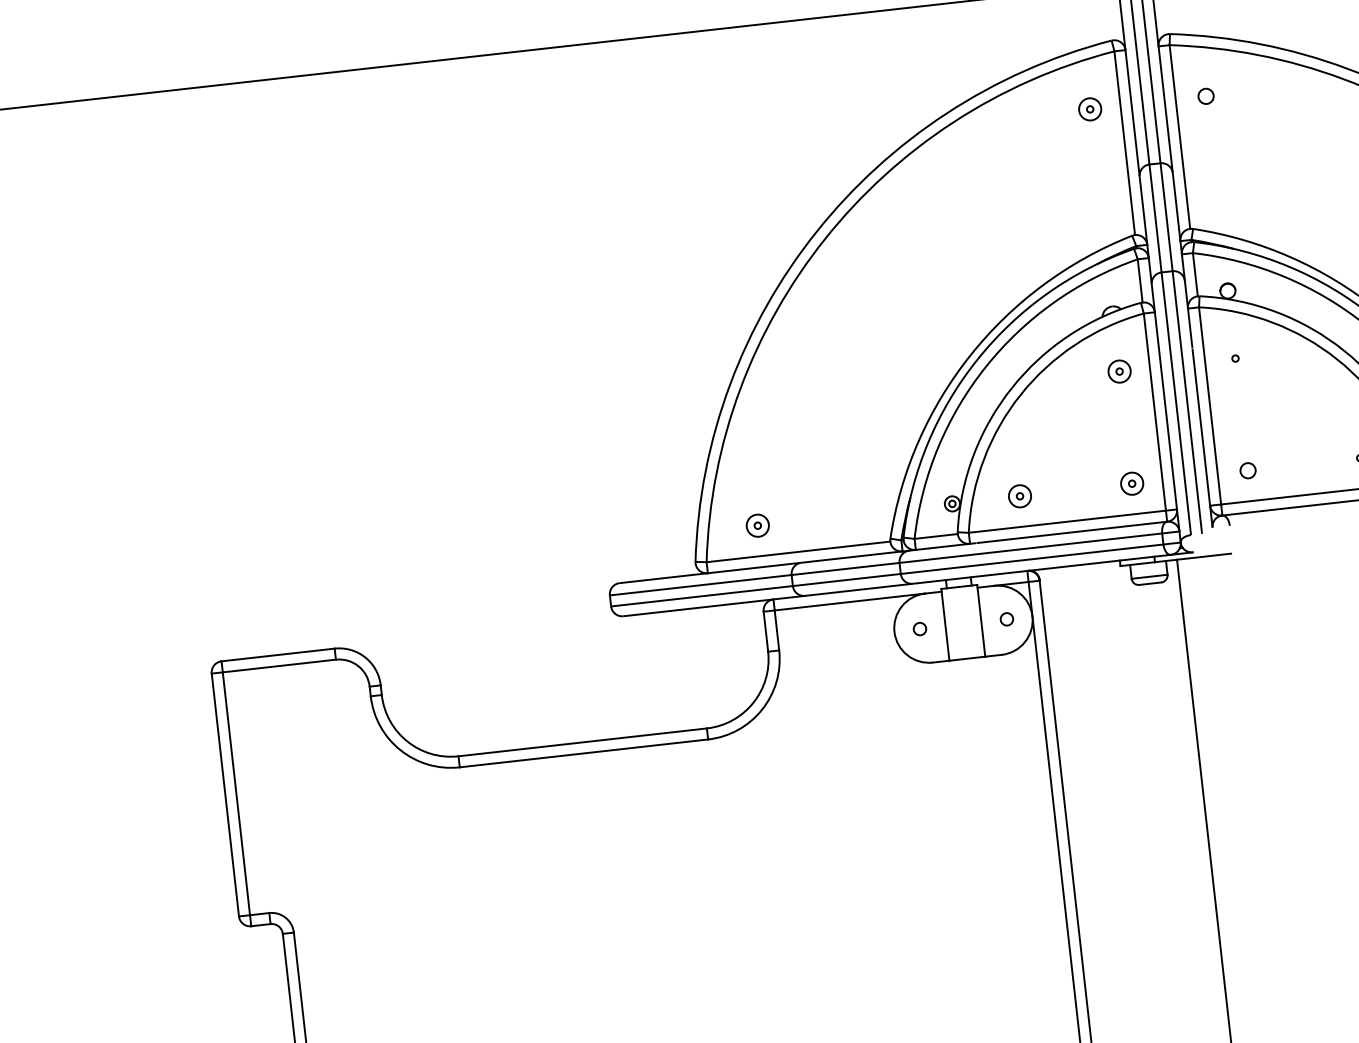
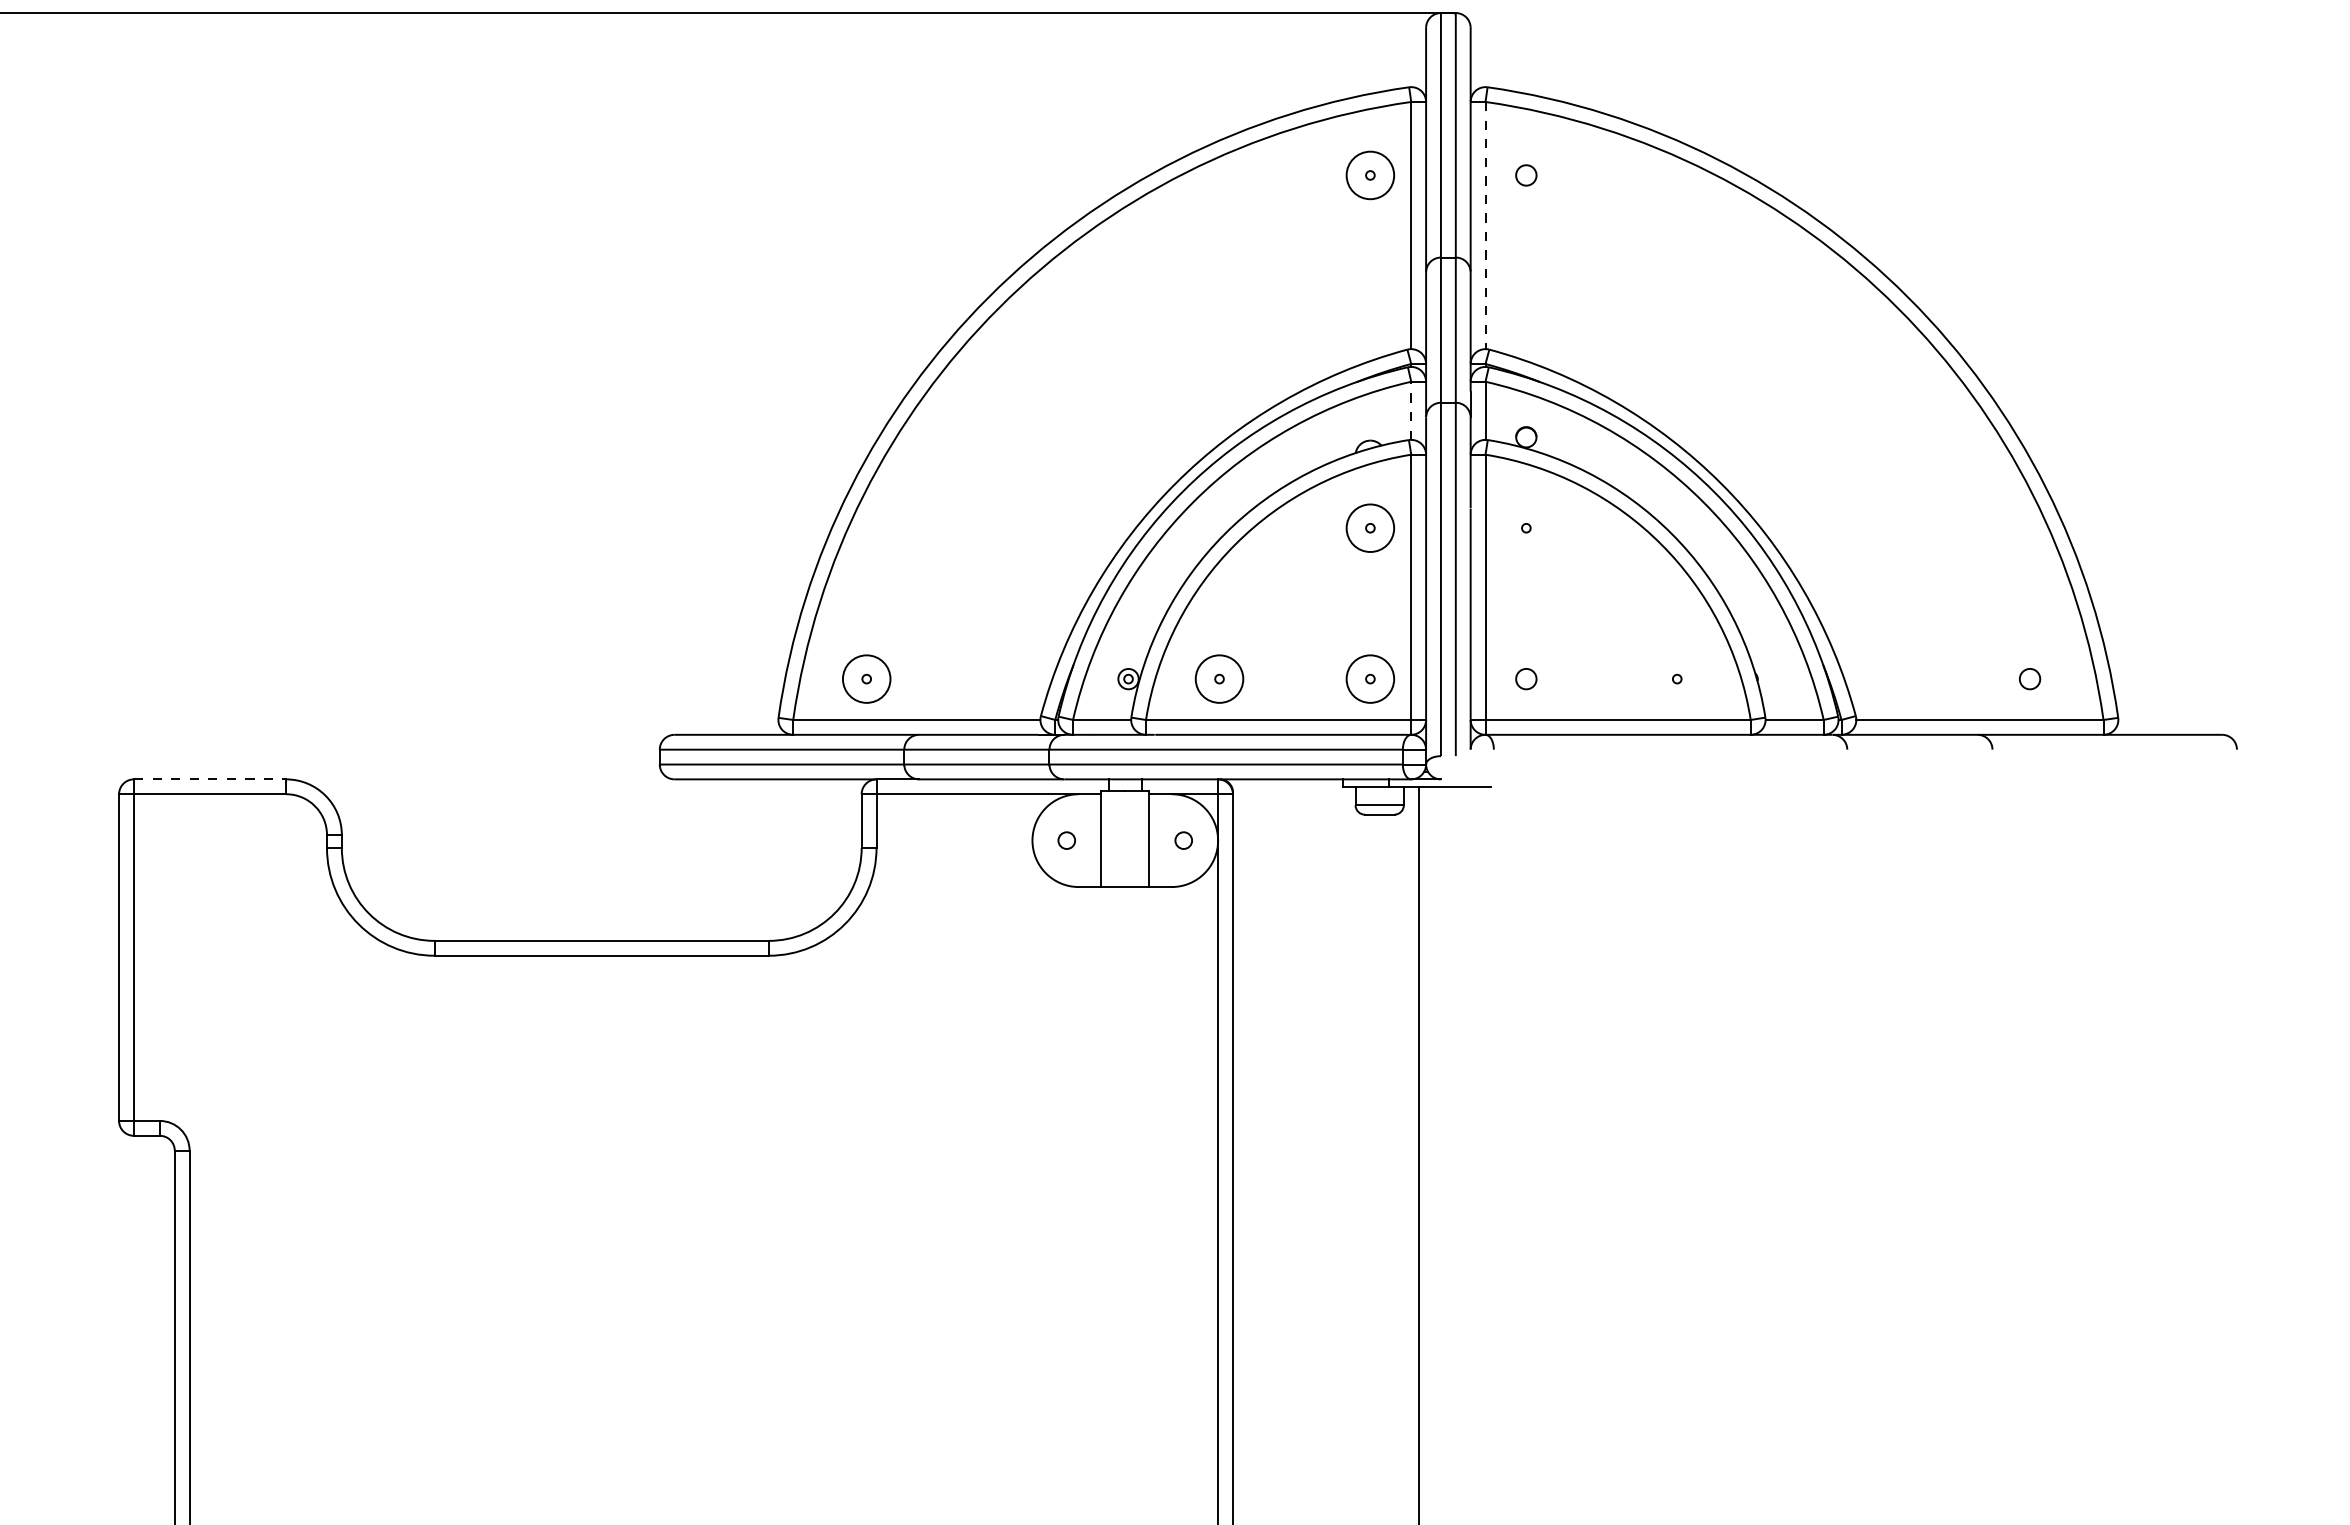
circle: (1090, 109) -> (1370, 175), size x1.6
line: (1179, 136) -> (1485, 225), solid -> dashed
line: (1140, 280) -> (1411, 410), solid -> dashed
circle: (1119, 371) -> (1370, 528), size x1.6
circle: (1132, 483) -> (1370, 678), size x1.6
circle: (1019, 495) -> (1219, 678), size x1.6
circle: (757, 525) -> (866, 678), size x1.6
line: (278, 655) -> (210, 779), solid -> dashed

